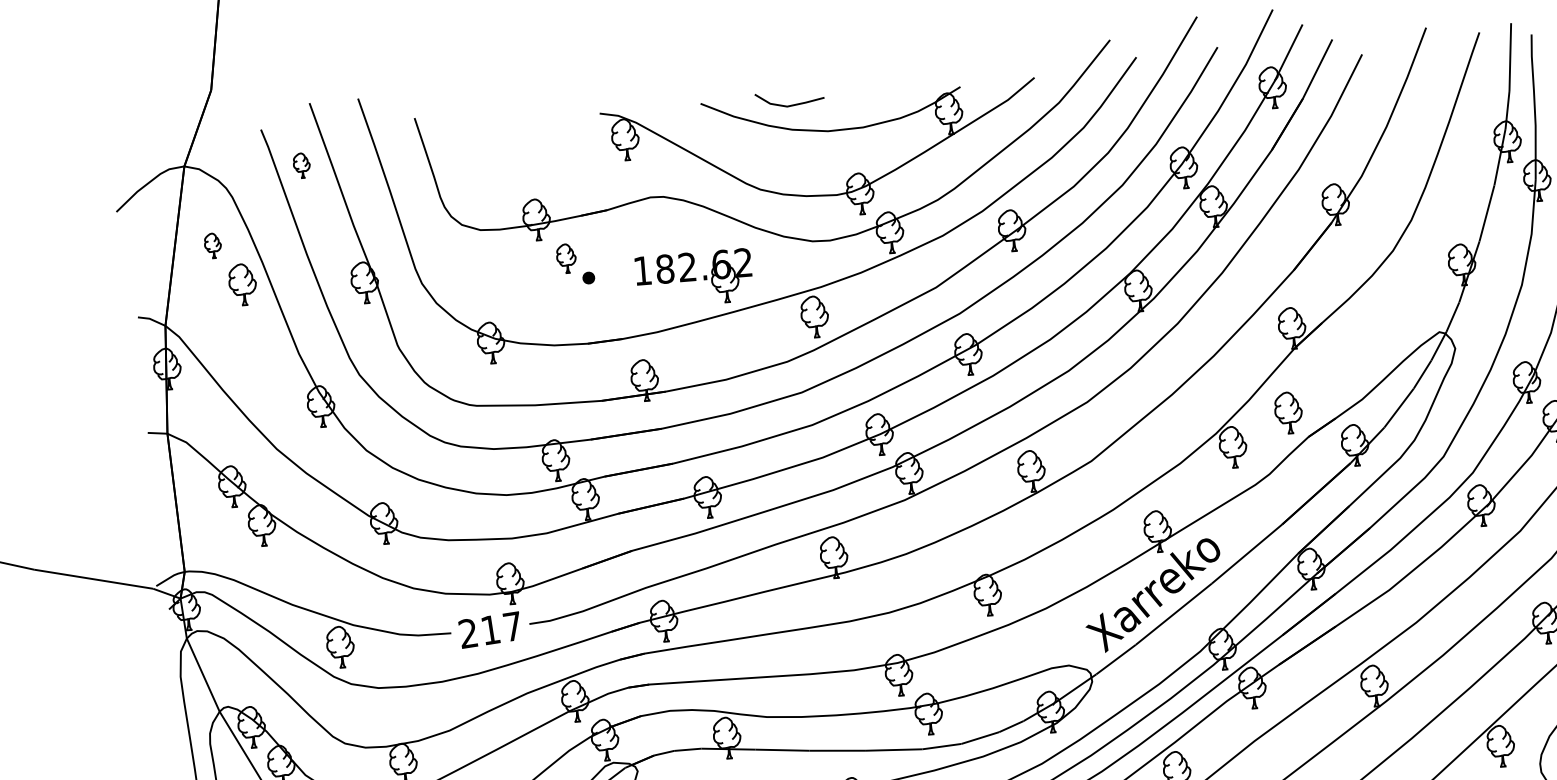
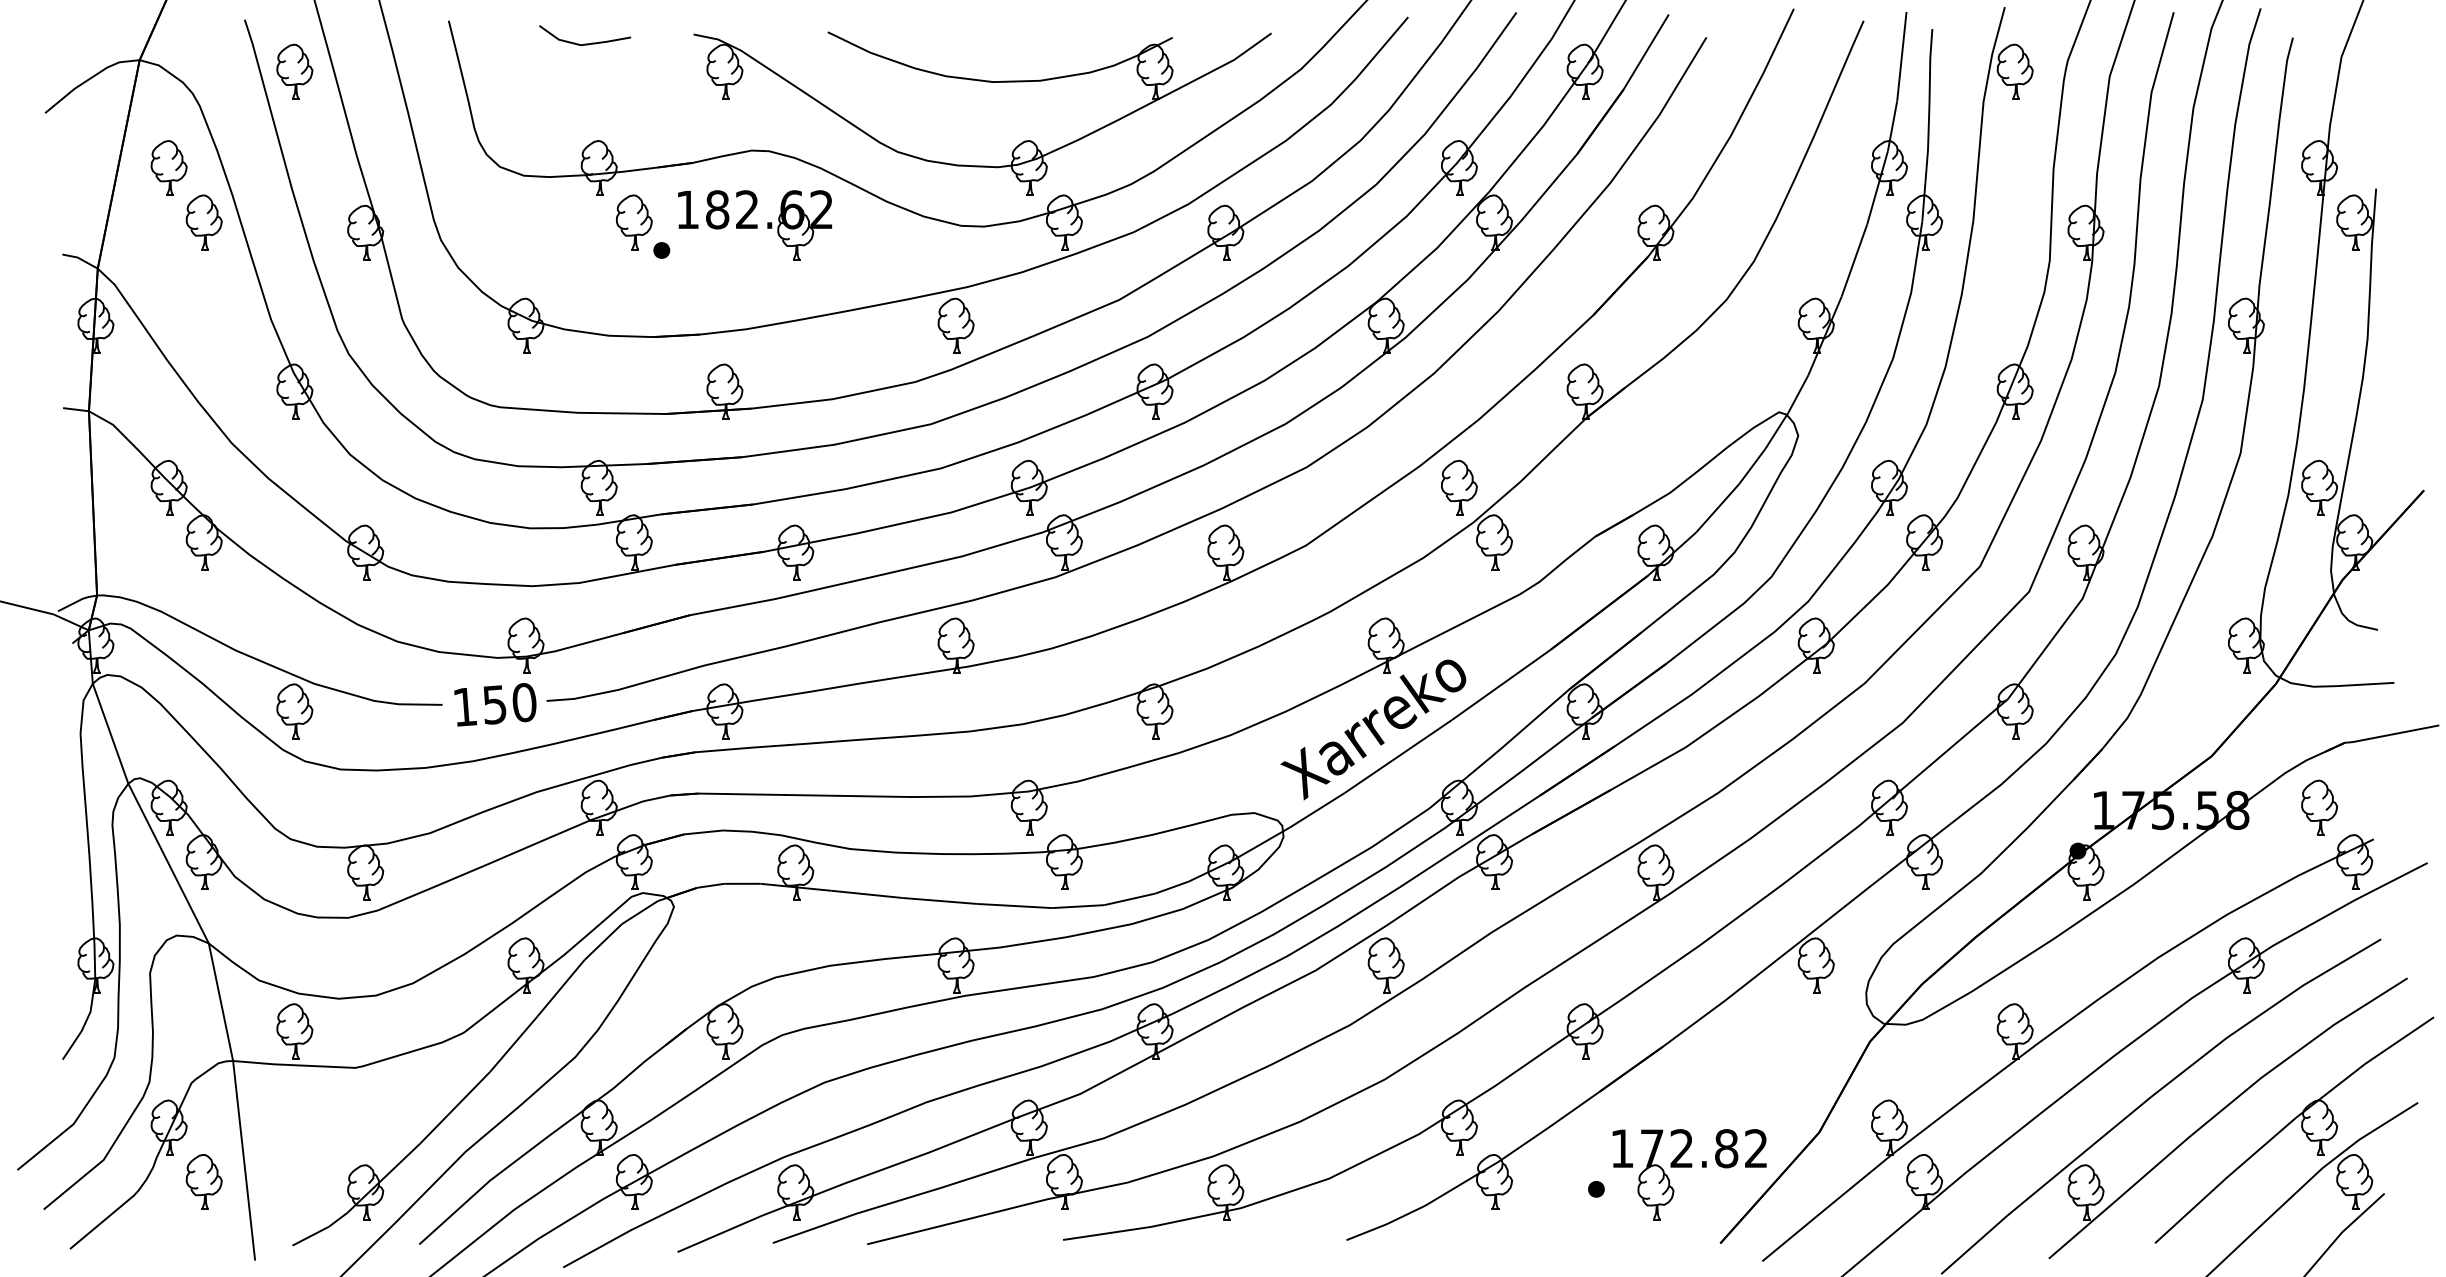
line: (790, 105) -> (585, 43), moved
part: (301, 165) -> (294, 71), size x1.67
part: (212, 245) -> (168, 167), size x1.67
part: (566, 258) -> (634, 222), size x1.43
part: (694, 278) -> (755, 225), moved
part: (1288, 412) -> (1459, 487), moved
text: (490, 629) -> (494, 704), 217 -> 150

